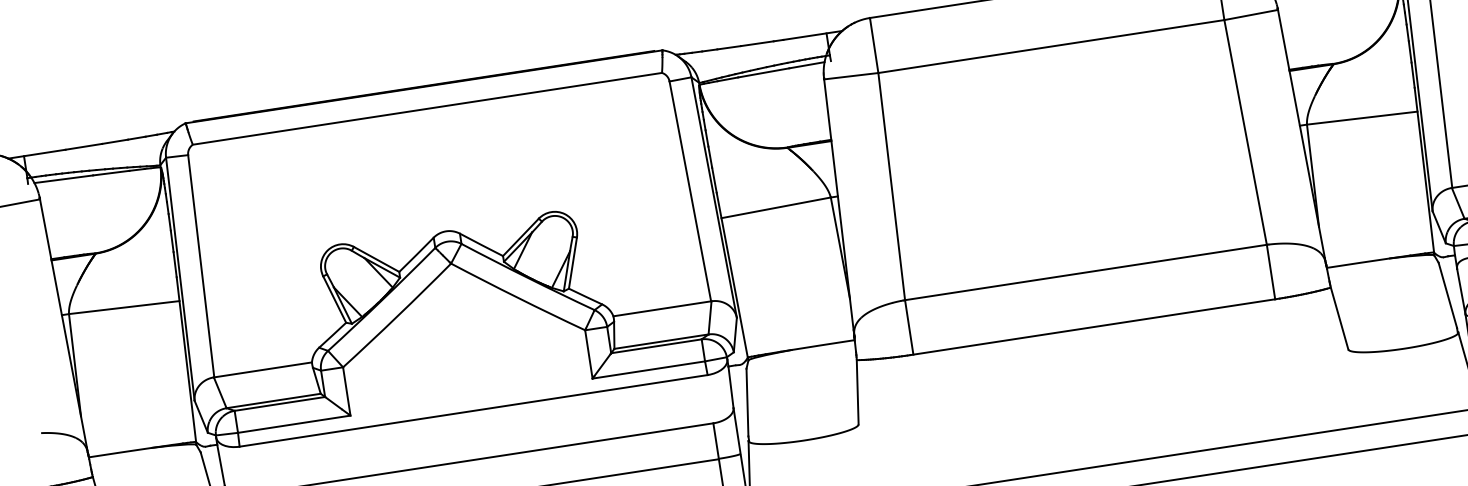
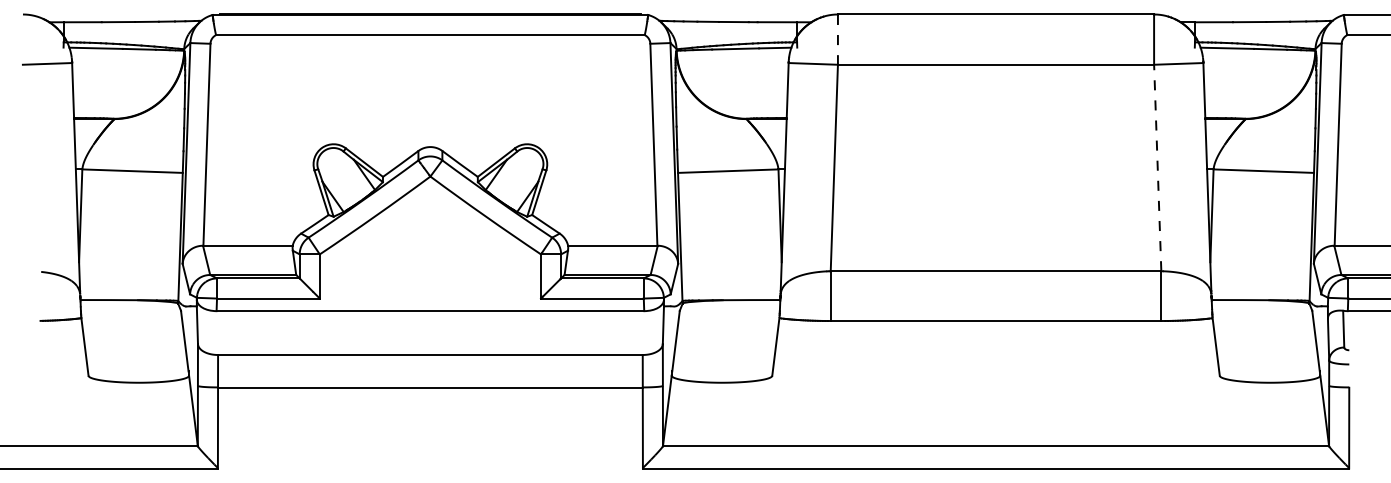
line: (873, 45) -> (837, 39), solid -> dashed
line: (1245, 131) -> (1157, 167), solid -> dashed

